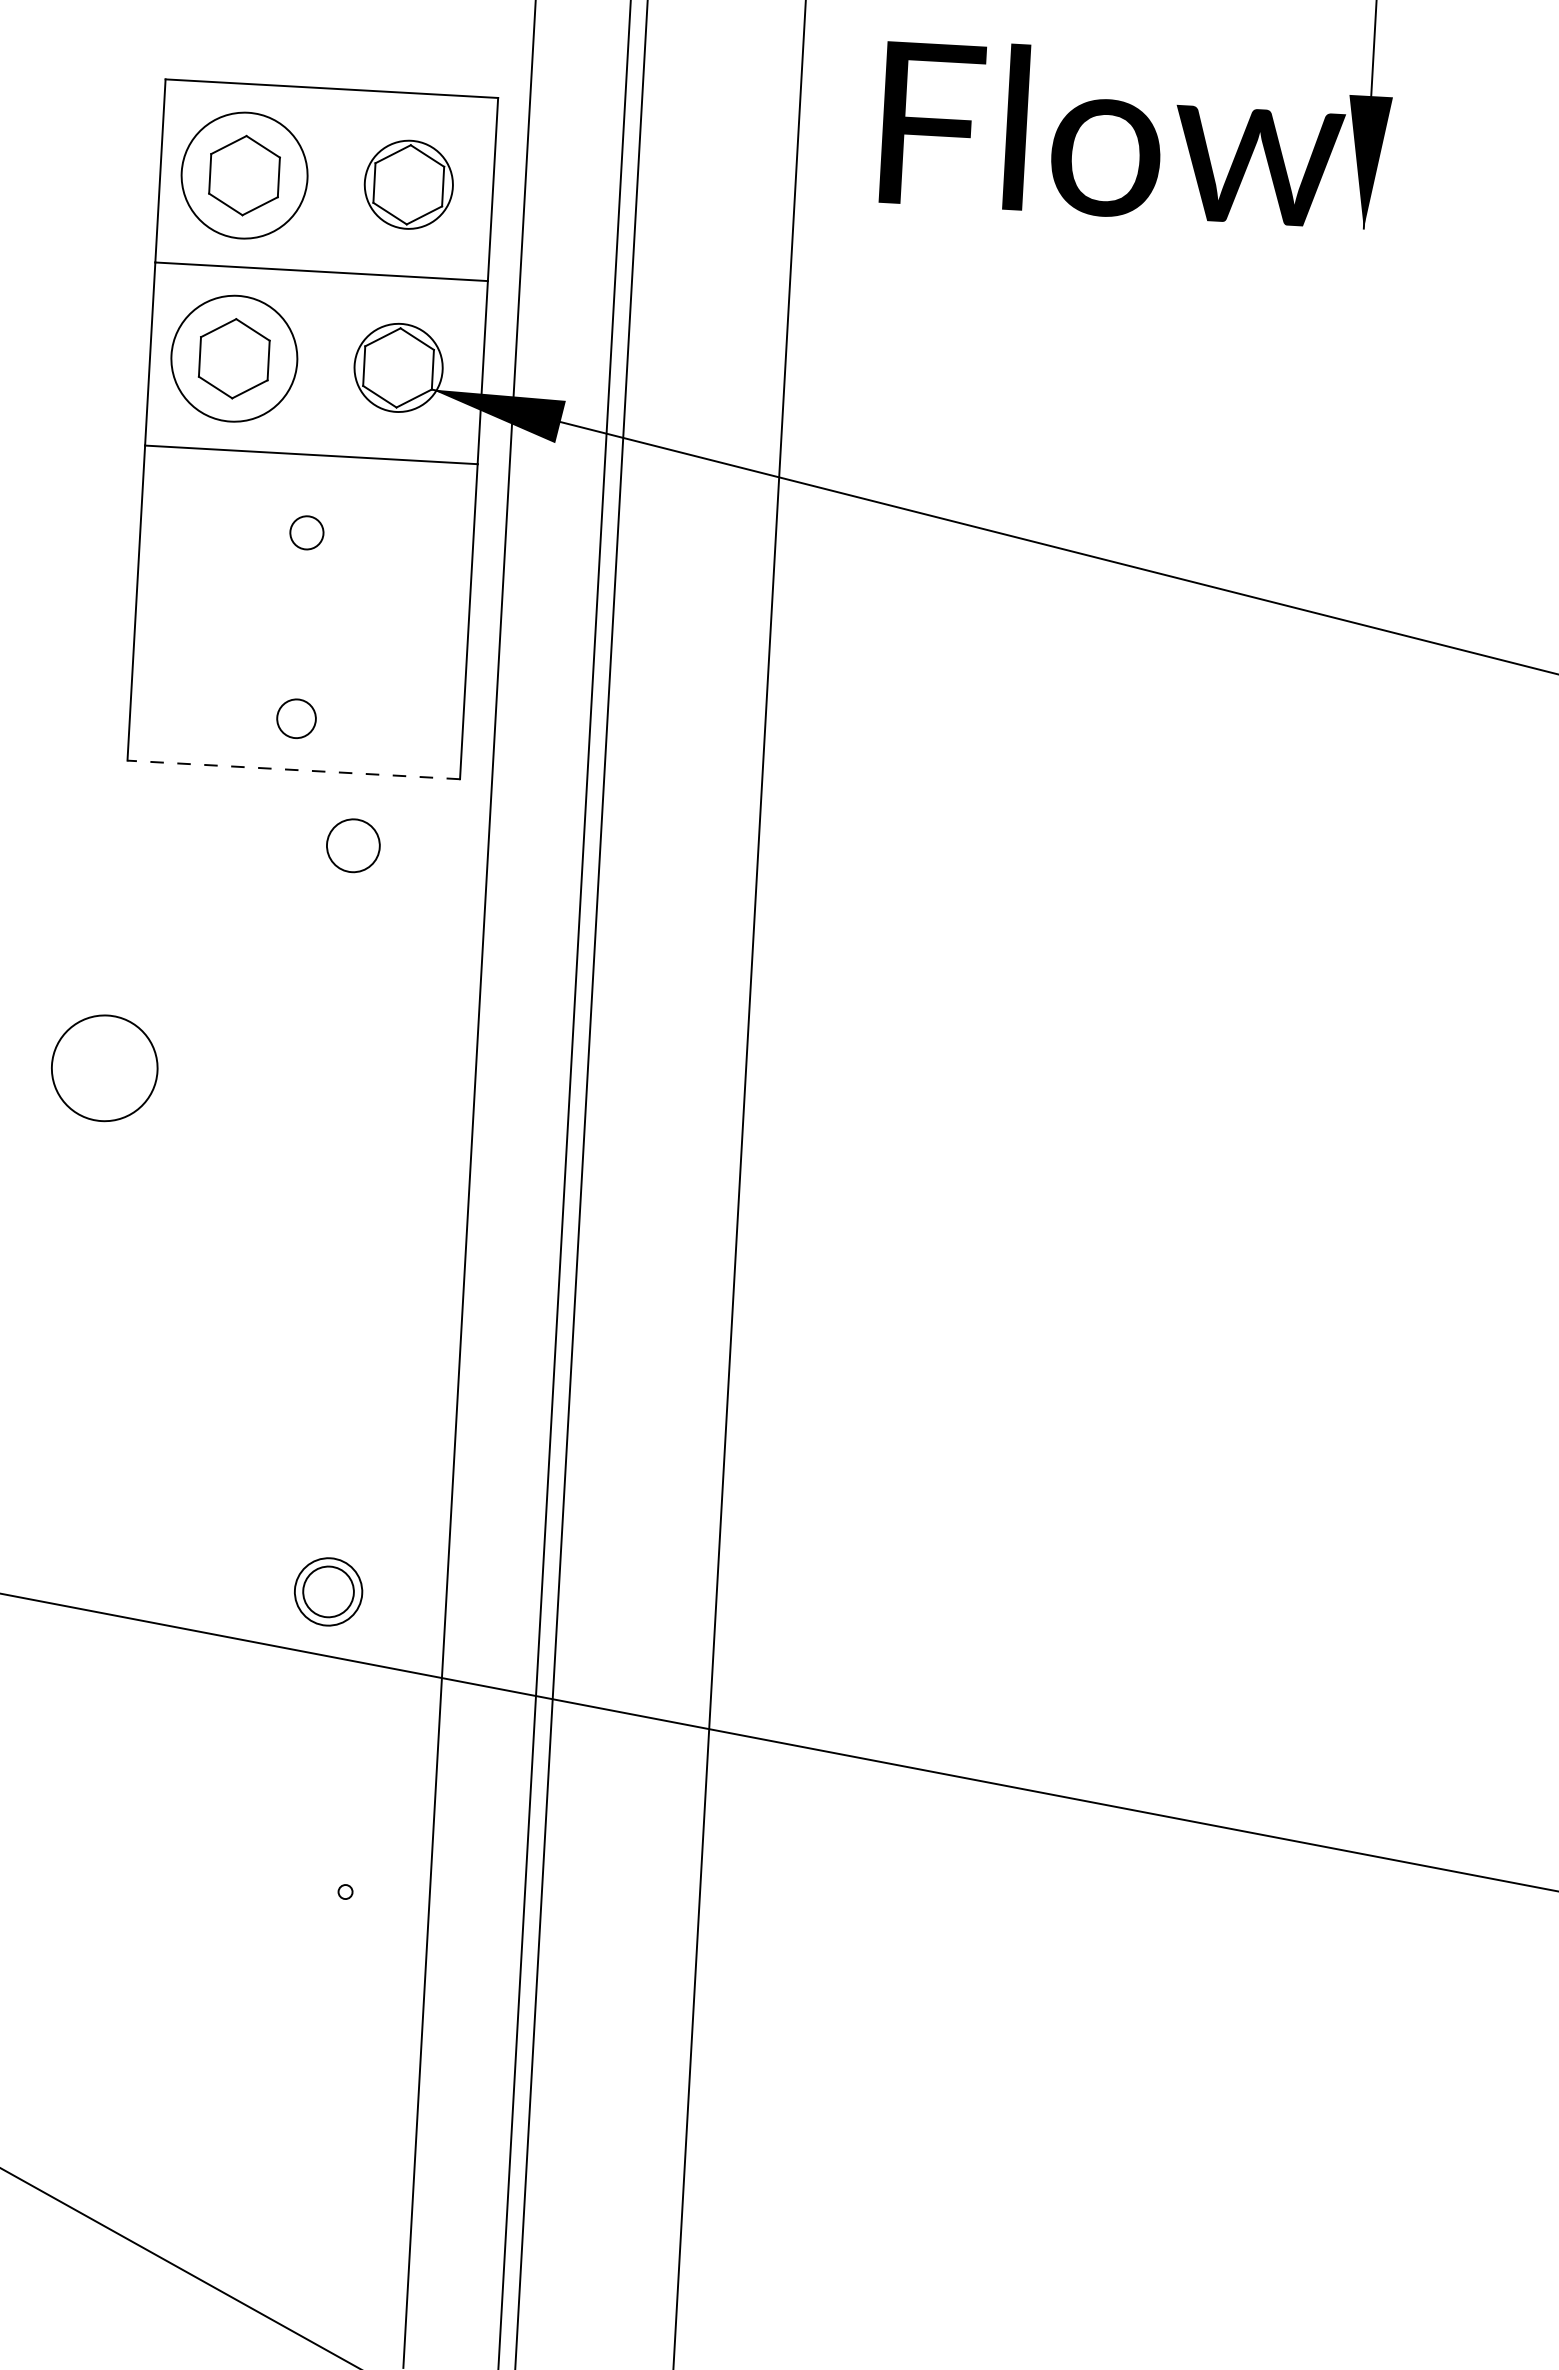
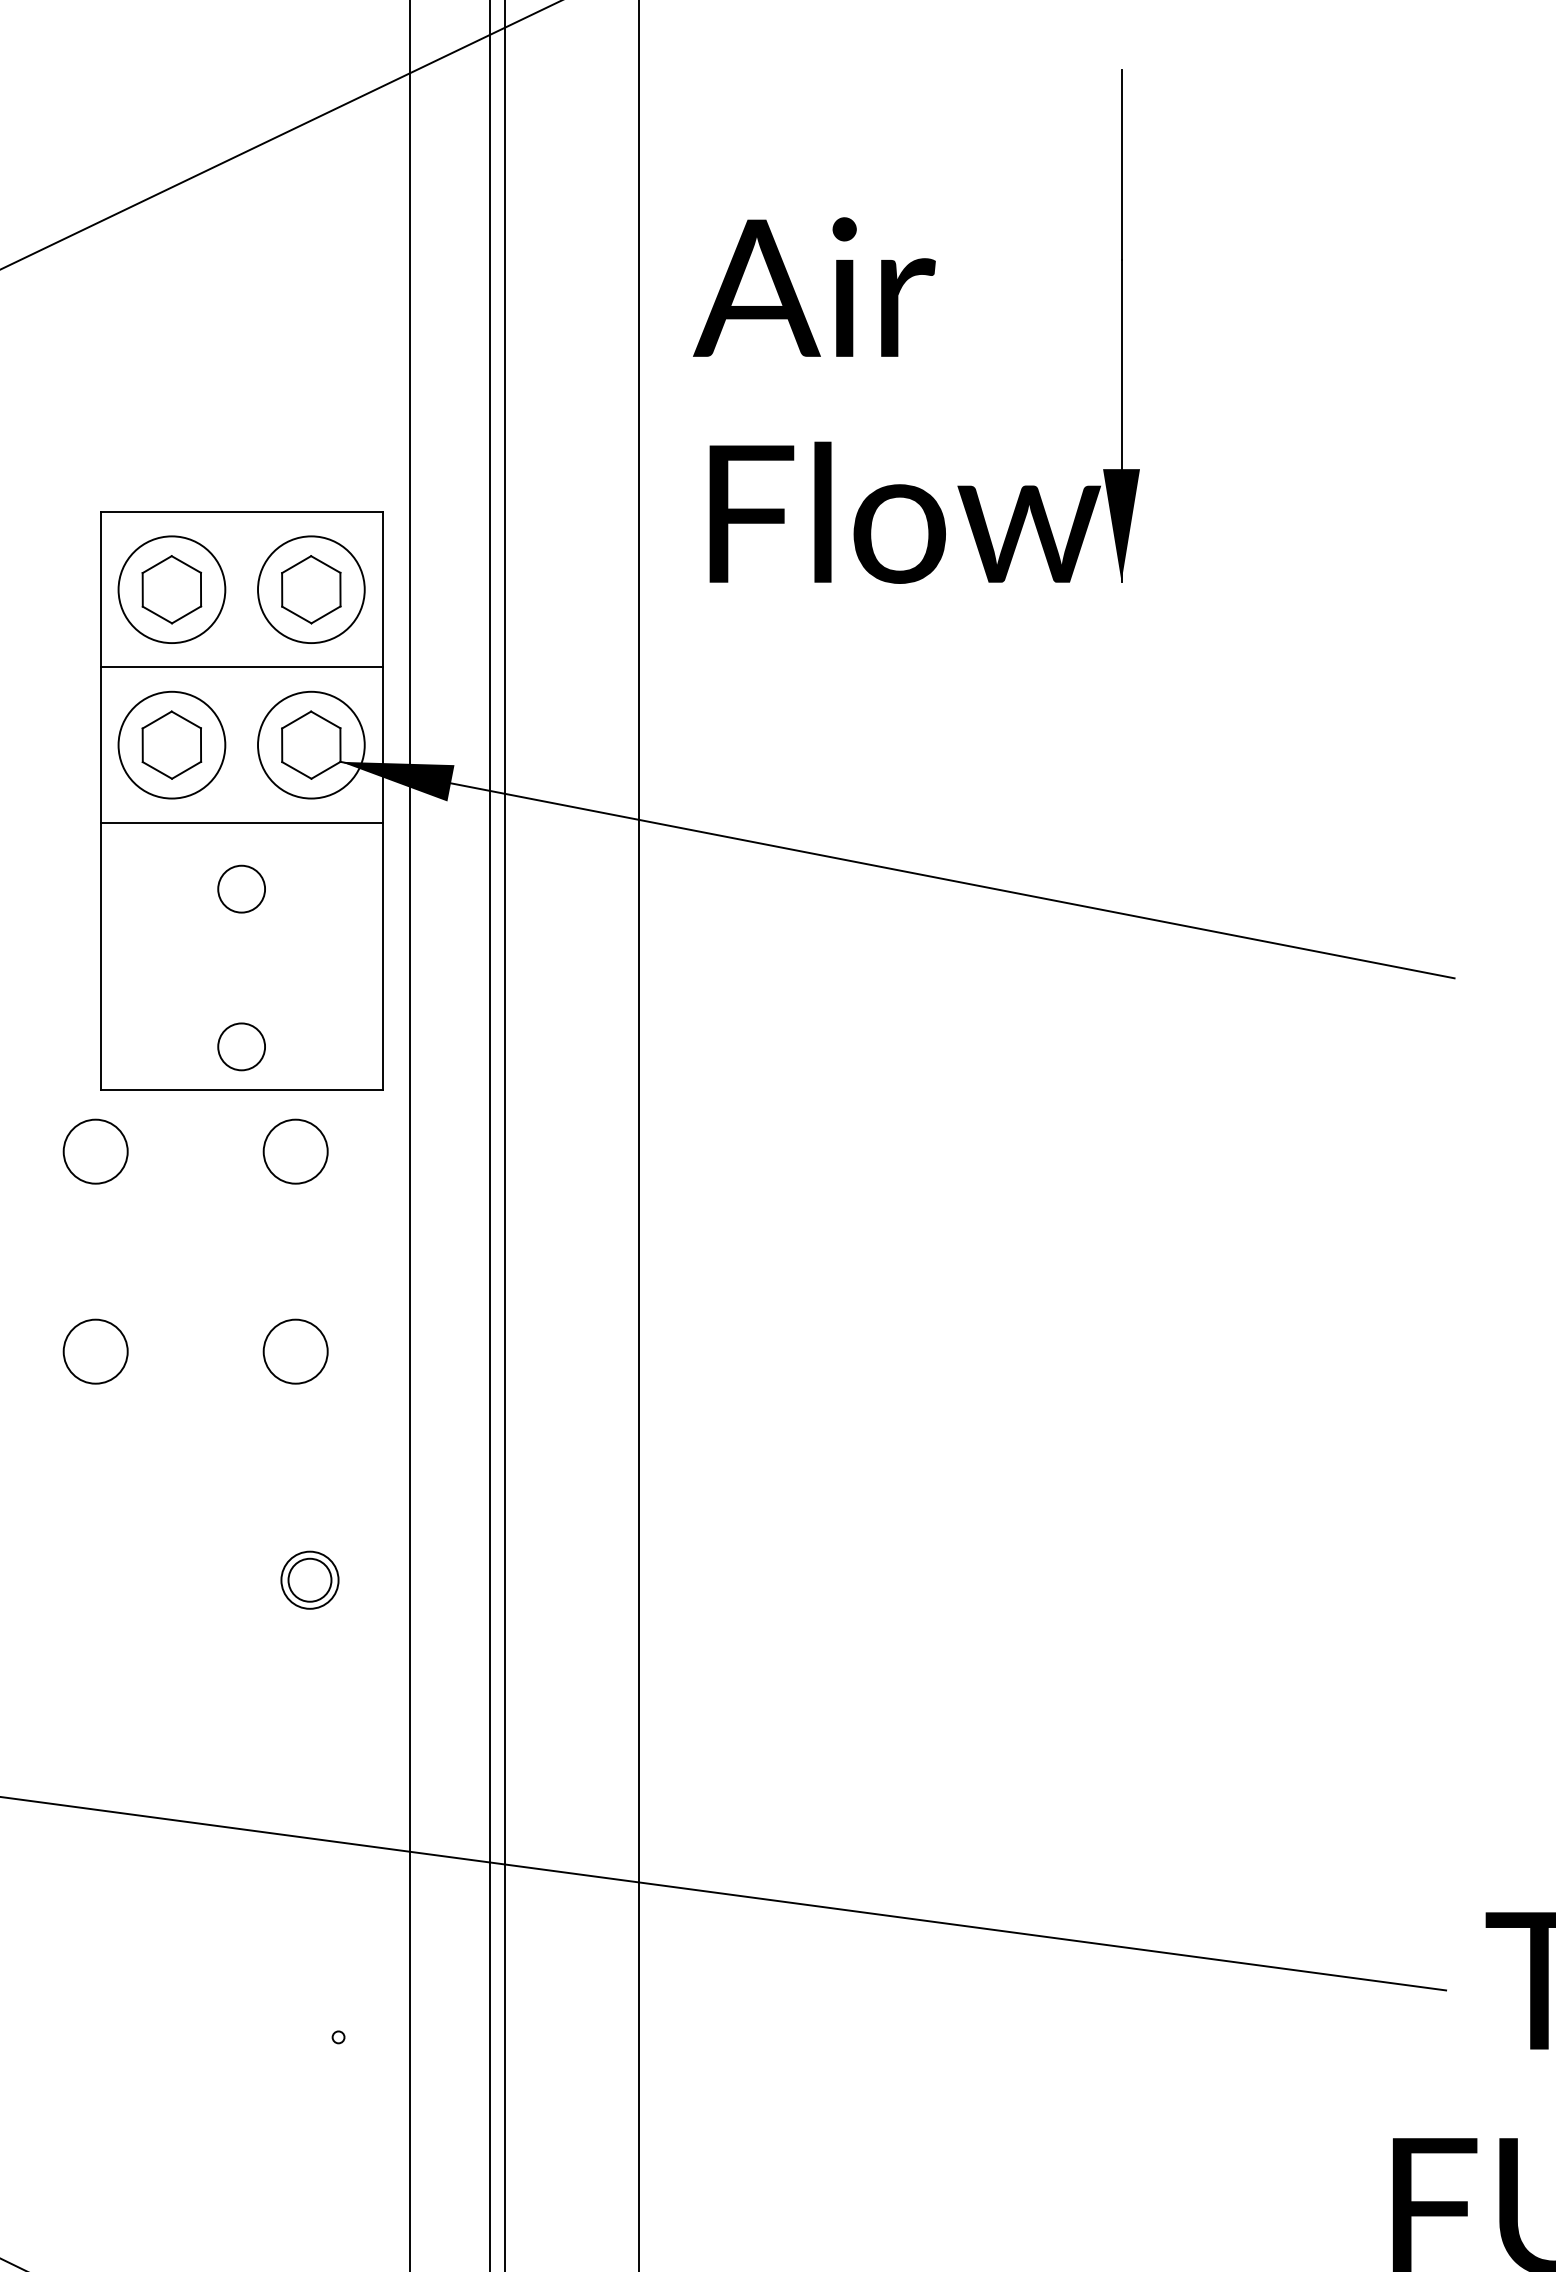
circle: (409, 184) -> (311, 589), size x1.43
circle: (398, 367) -> (311, 744), size x1.43
circle: (306, 532) -> (241, 888), size x1.67
circle: (296, 718) -> (241, 1046), size x1.43
line: (293, 770) -> (241, 1090), dashed -> solid
circle: (117, 832) -> (95, 1151), added
circle: (353, 845) -> (295, 1151), size x1.43
circle: (104, 1067) -> (95, 1351), size x0.71
circle: (339, 1081) -> (295, 1351), added
part: (328, 1591) -> (309, 1579), moved

